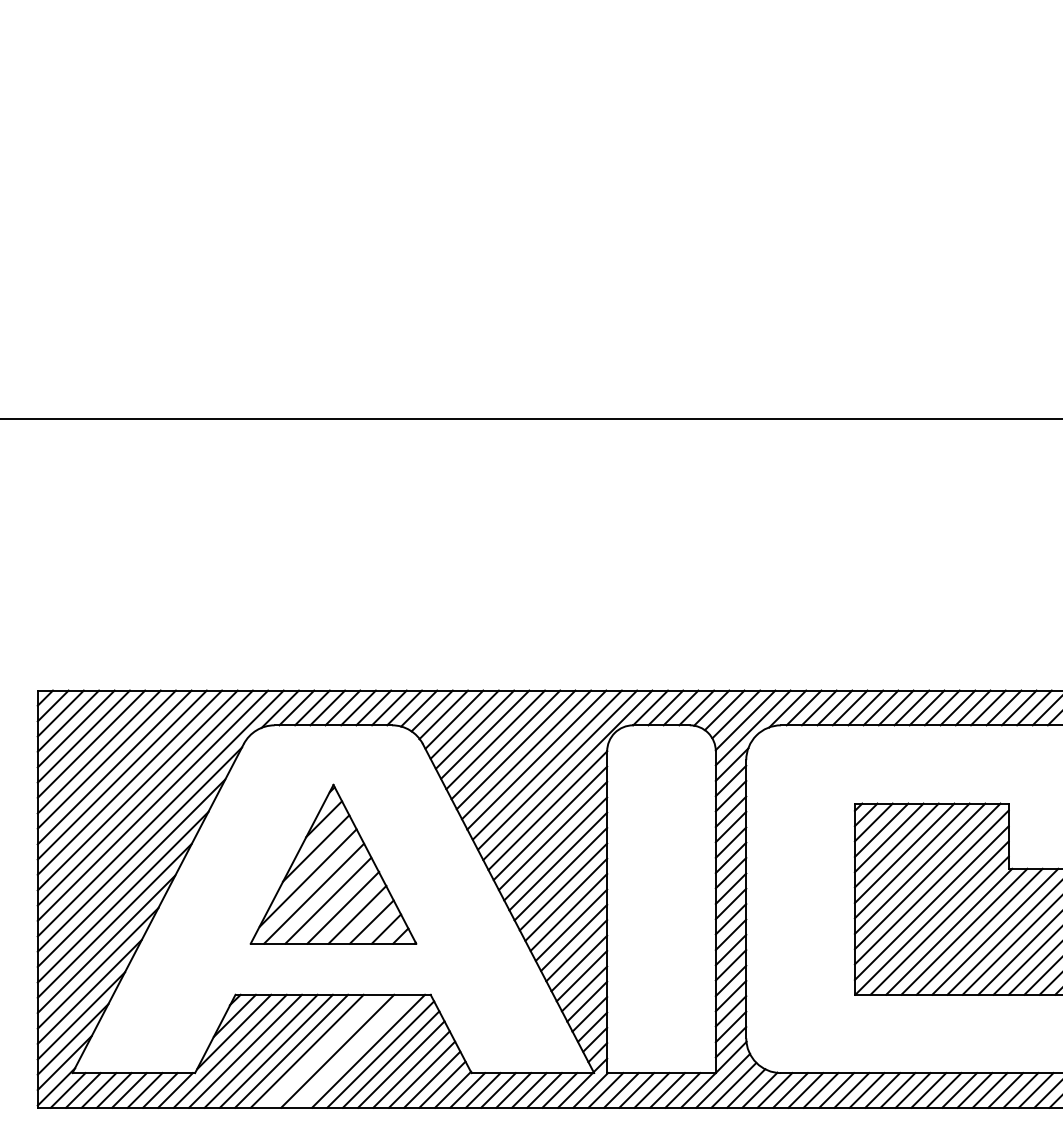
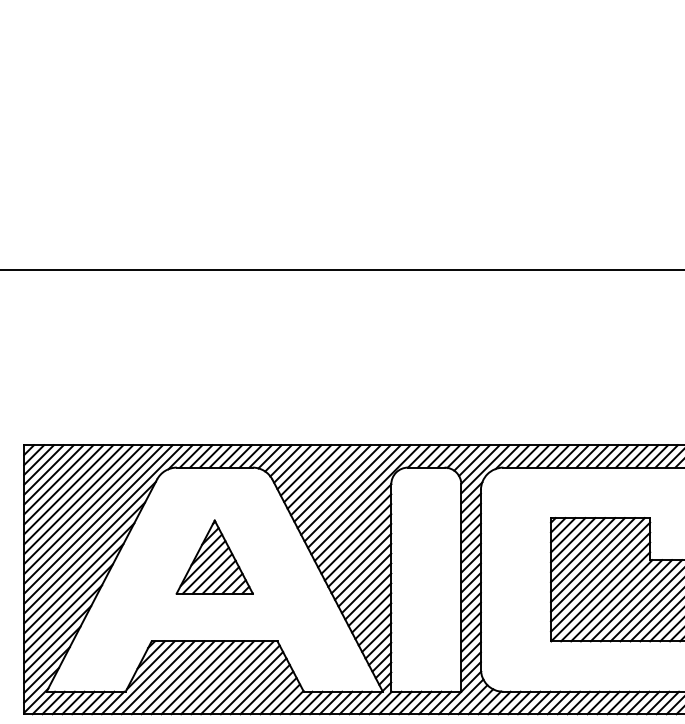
part: (332, 863) -> (214, 556), size x0.71
line: (322, 1050) -> (207, 677), added
line: (353, 1050) -> (227, 677), added

